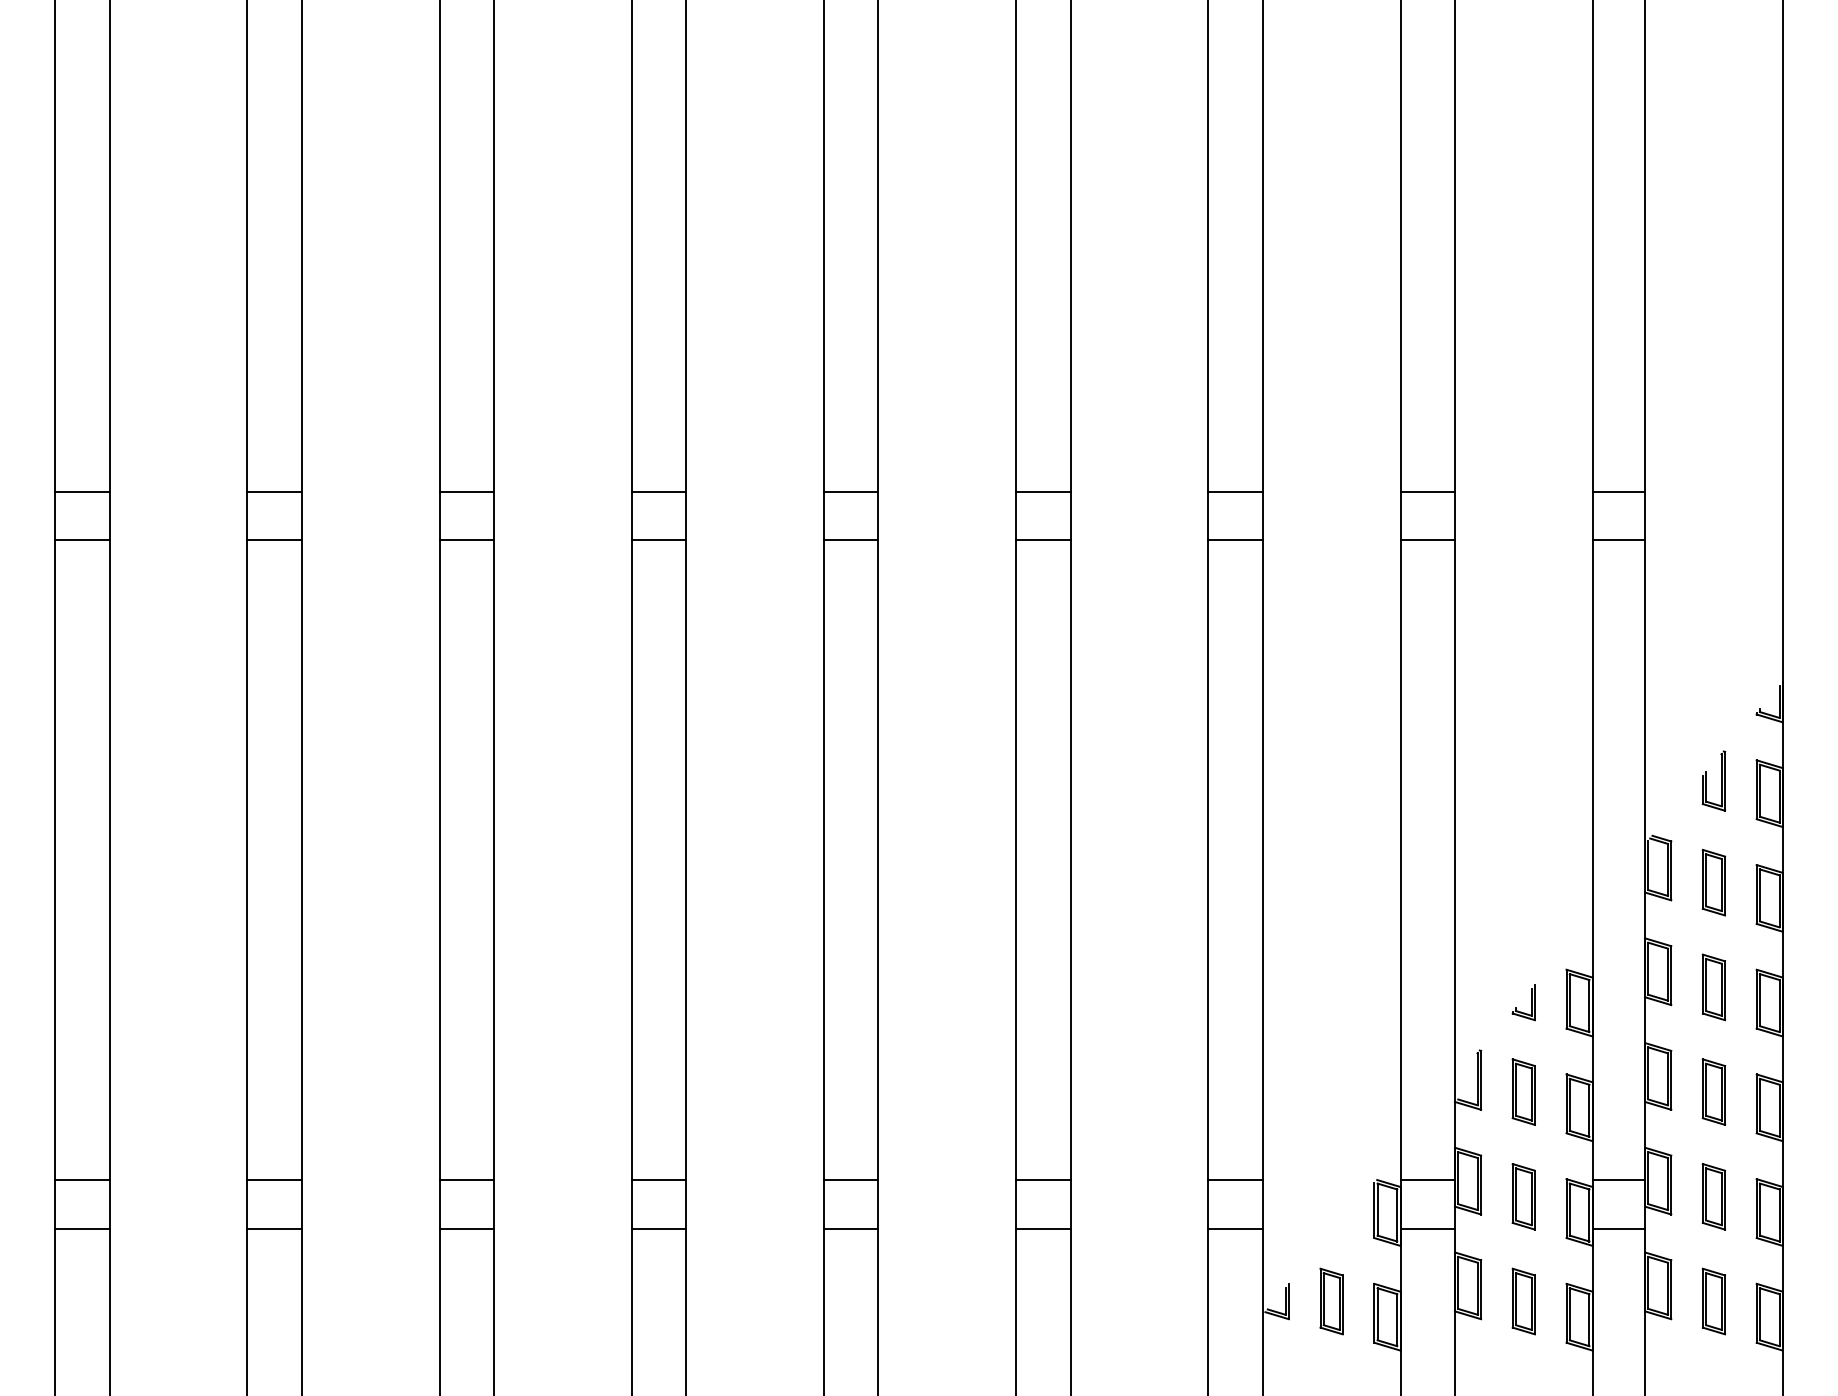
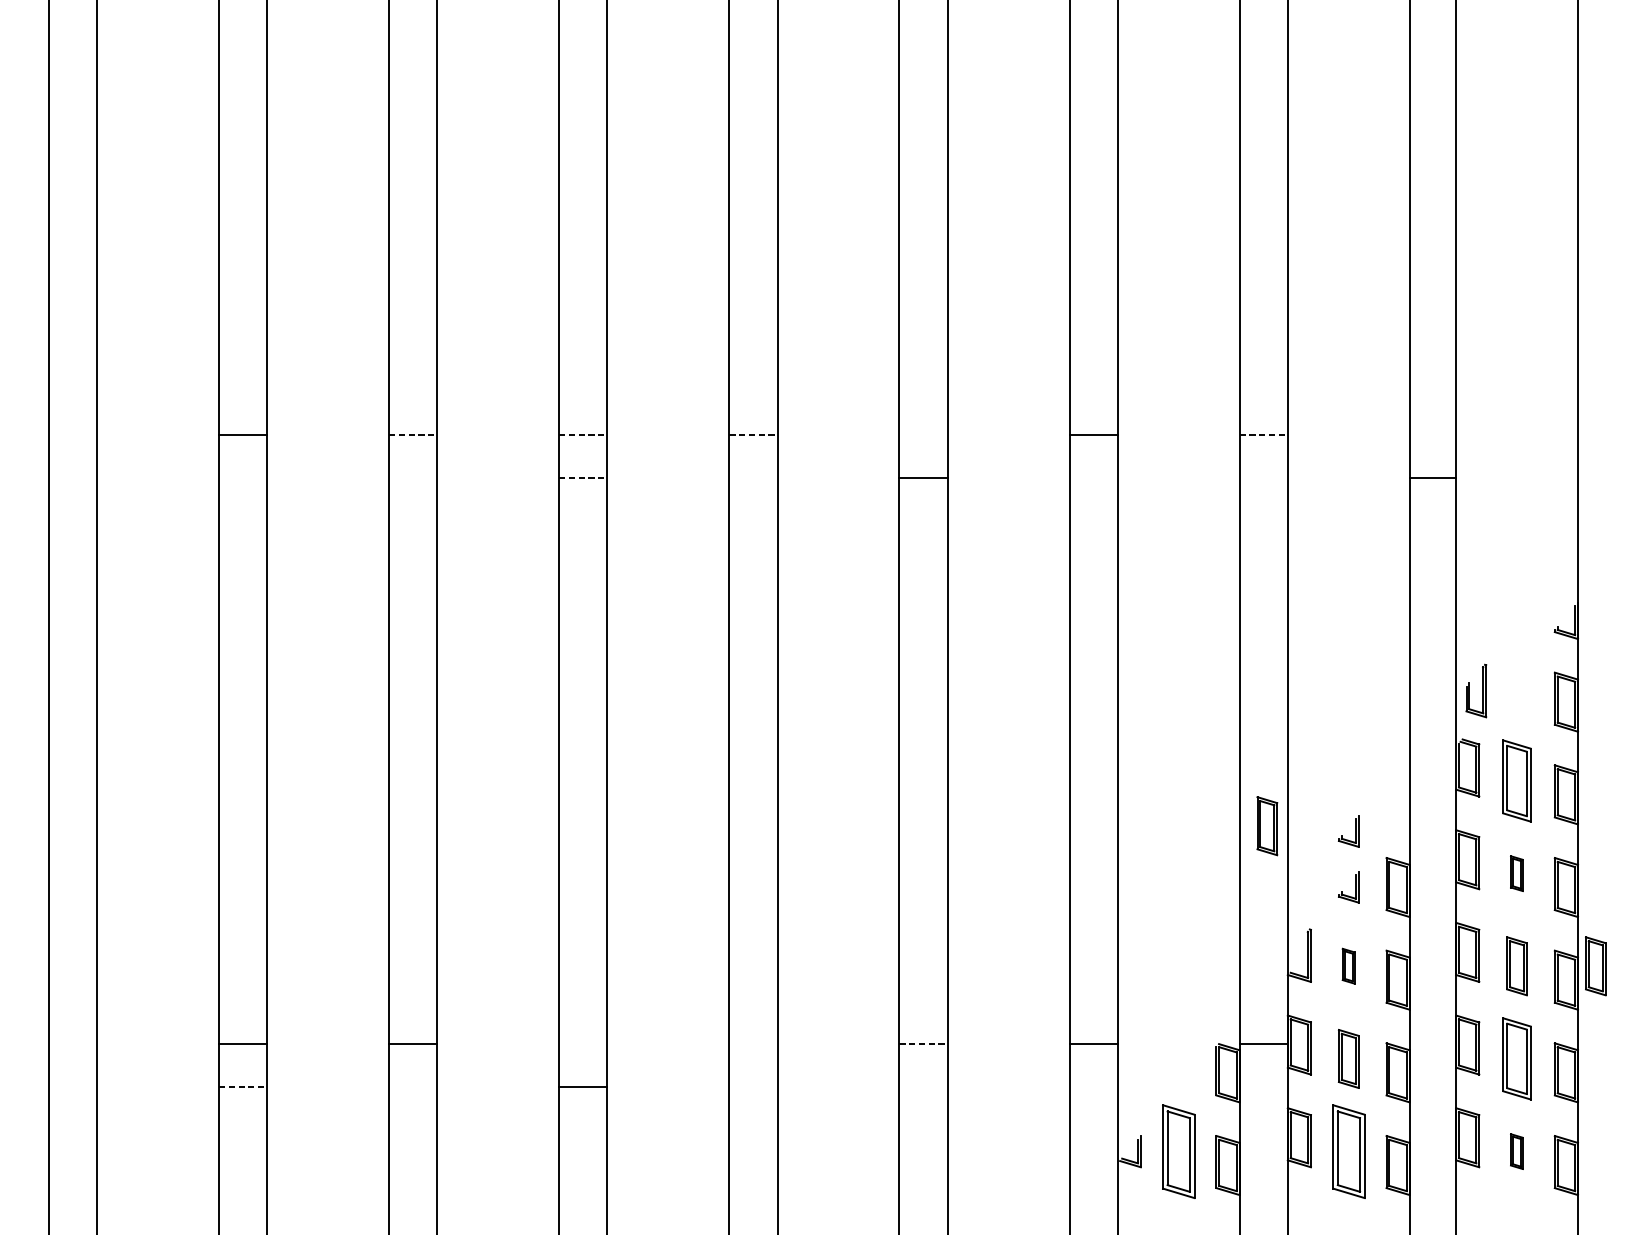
line: (82, 491) -> (73, 434), removed
line: (467, 491) -> (413, 434), solid -> dashed
line: (659, 491) -> (583, 434), solid -> dashed
line: (851, 491) -> (753, 434), solid -> dashed
line: (1043, 491) -> (923, 434), removed
line: (1428, 491) -> (1264, 434), solid -> dashed
line: (1618, 491) -> (1432, 434), removed
line: (82, 539) -> (73, 477), removed
line: (274, 539) -> (243, 477), removed
line: (466, 539) -> (413, 477), removed
line: (659, 539) -> (583, 477), solid -> dashed
line: (850, 539) -> (752, 477), removed
line: (1235, 539) -> (1093, 477), removed
line: (1427, 539) -> (1263, 477), removed
part: (1706, 780) -> (1469, 690), moved
part: (1713, 882) -> (1516, 780), size x1.4
part: (1431, 933) -> (1267, 825), added
part: (1531, 939) -> (1355, 831), added
part: (1713, 987) -> (1516, 873), size x0.6
part: (1523, 1091) -> (1348, 965), size x0.6
part: (1802, 1091) -> (1595, 965), added
line: (82, 1180) -> (73, 1044), removed
line: (658, 1180) -> (582, 1044), removed
line: (850, 1180) -> (752, 1044), removed
line: (1043, 1180) -> (923, 1044), solid -> dashed
line: (1618, 1180) -> (1432, 1044), removed
part: (1713, 1196) -> (1516, 1058), size x1.4
line: (82, 1228) -> (73, 1086), removed
line: (275, 1228) -> (244, 1086), solid -> dashed
line: (466, 1228) -> (413, 1086), removed
line: (850, 1228) -> (752, 1086), removed
line: (1043, 1228) -> (923, 1086), removed
line: (1235, 1228) -> (1093, 1086), removed
line: (1427, 1228) -> (1263, 1086), removed
line: (1618, 1228) -> (1432, 1086), removed
part: (1331, 1301) -> (1178, 1151), size x1.6
part: (1523, 1301) -> (1348, 1151), size x1.6
part: (1713, 1301) -> (1516, 1151), size x0.6

